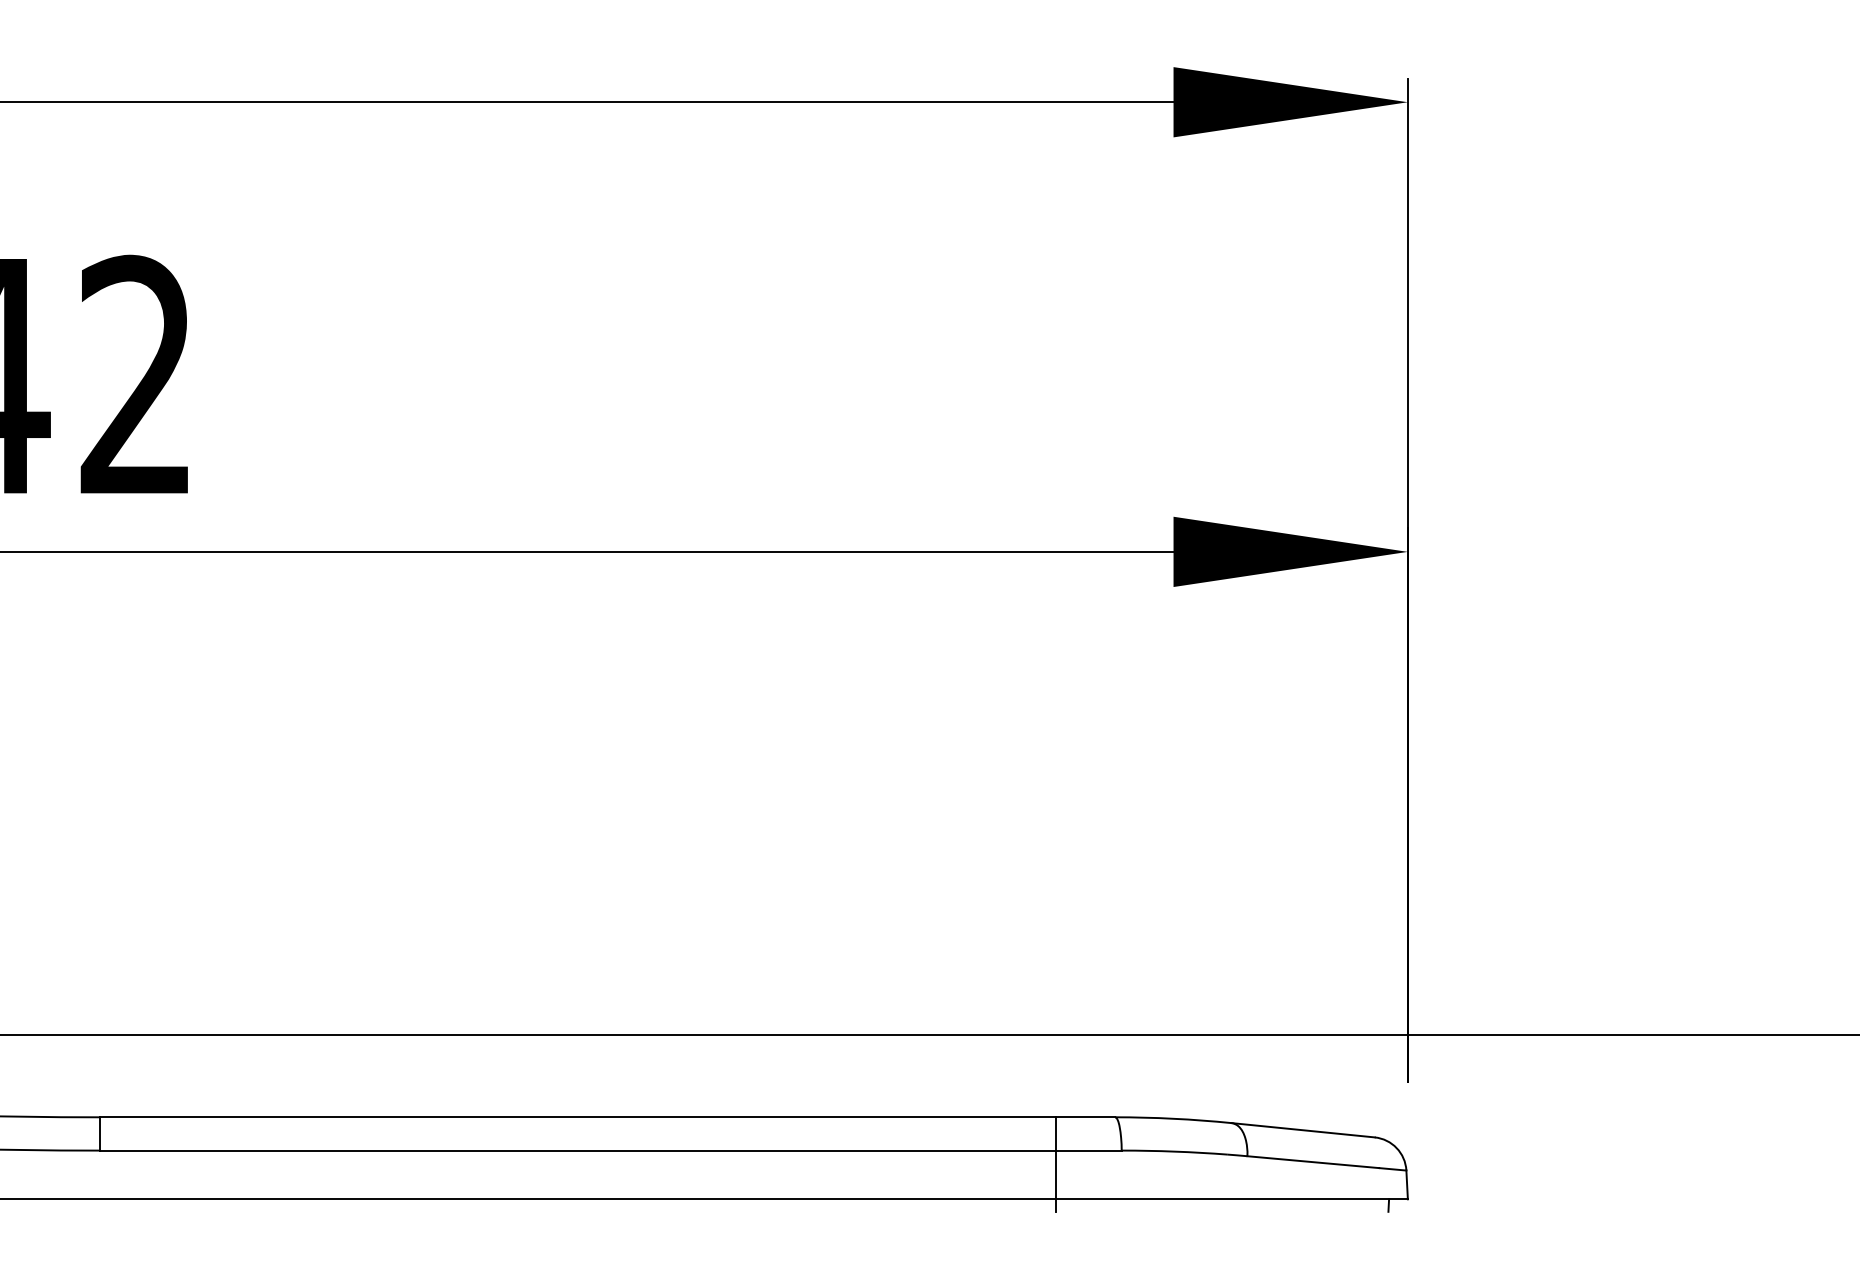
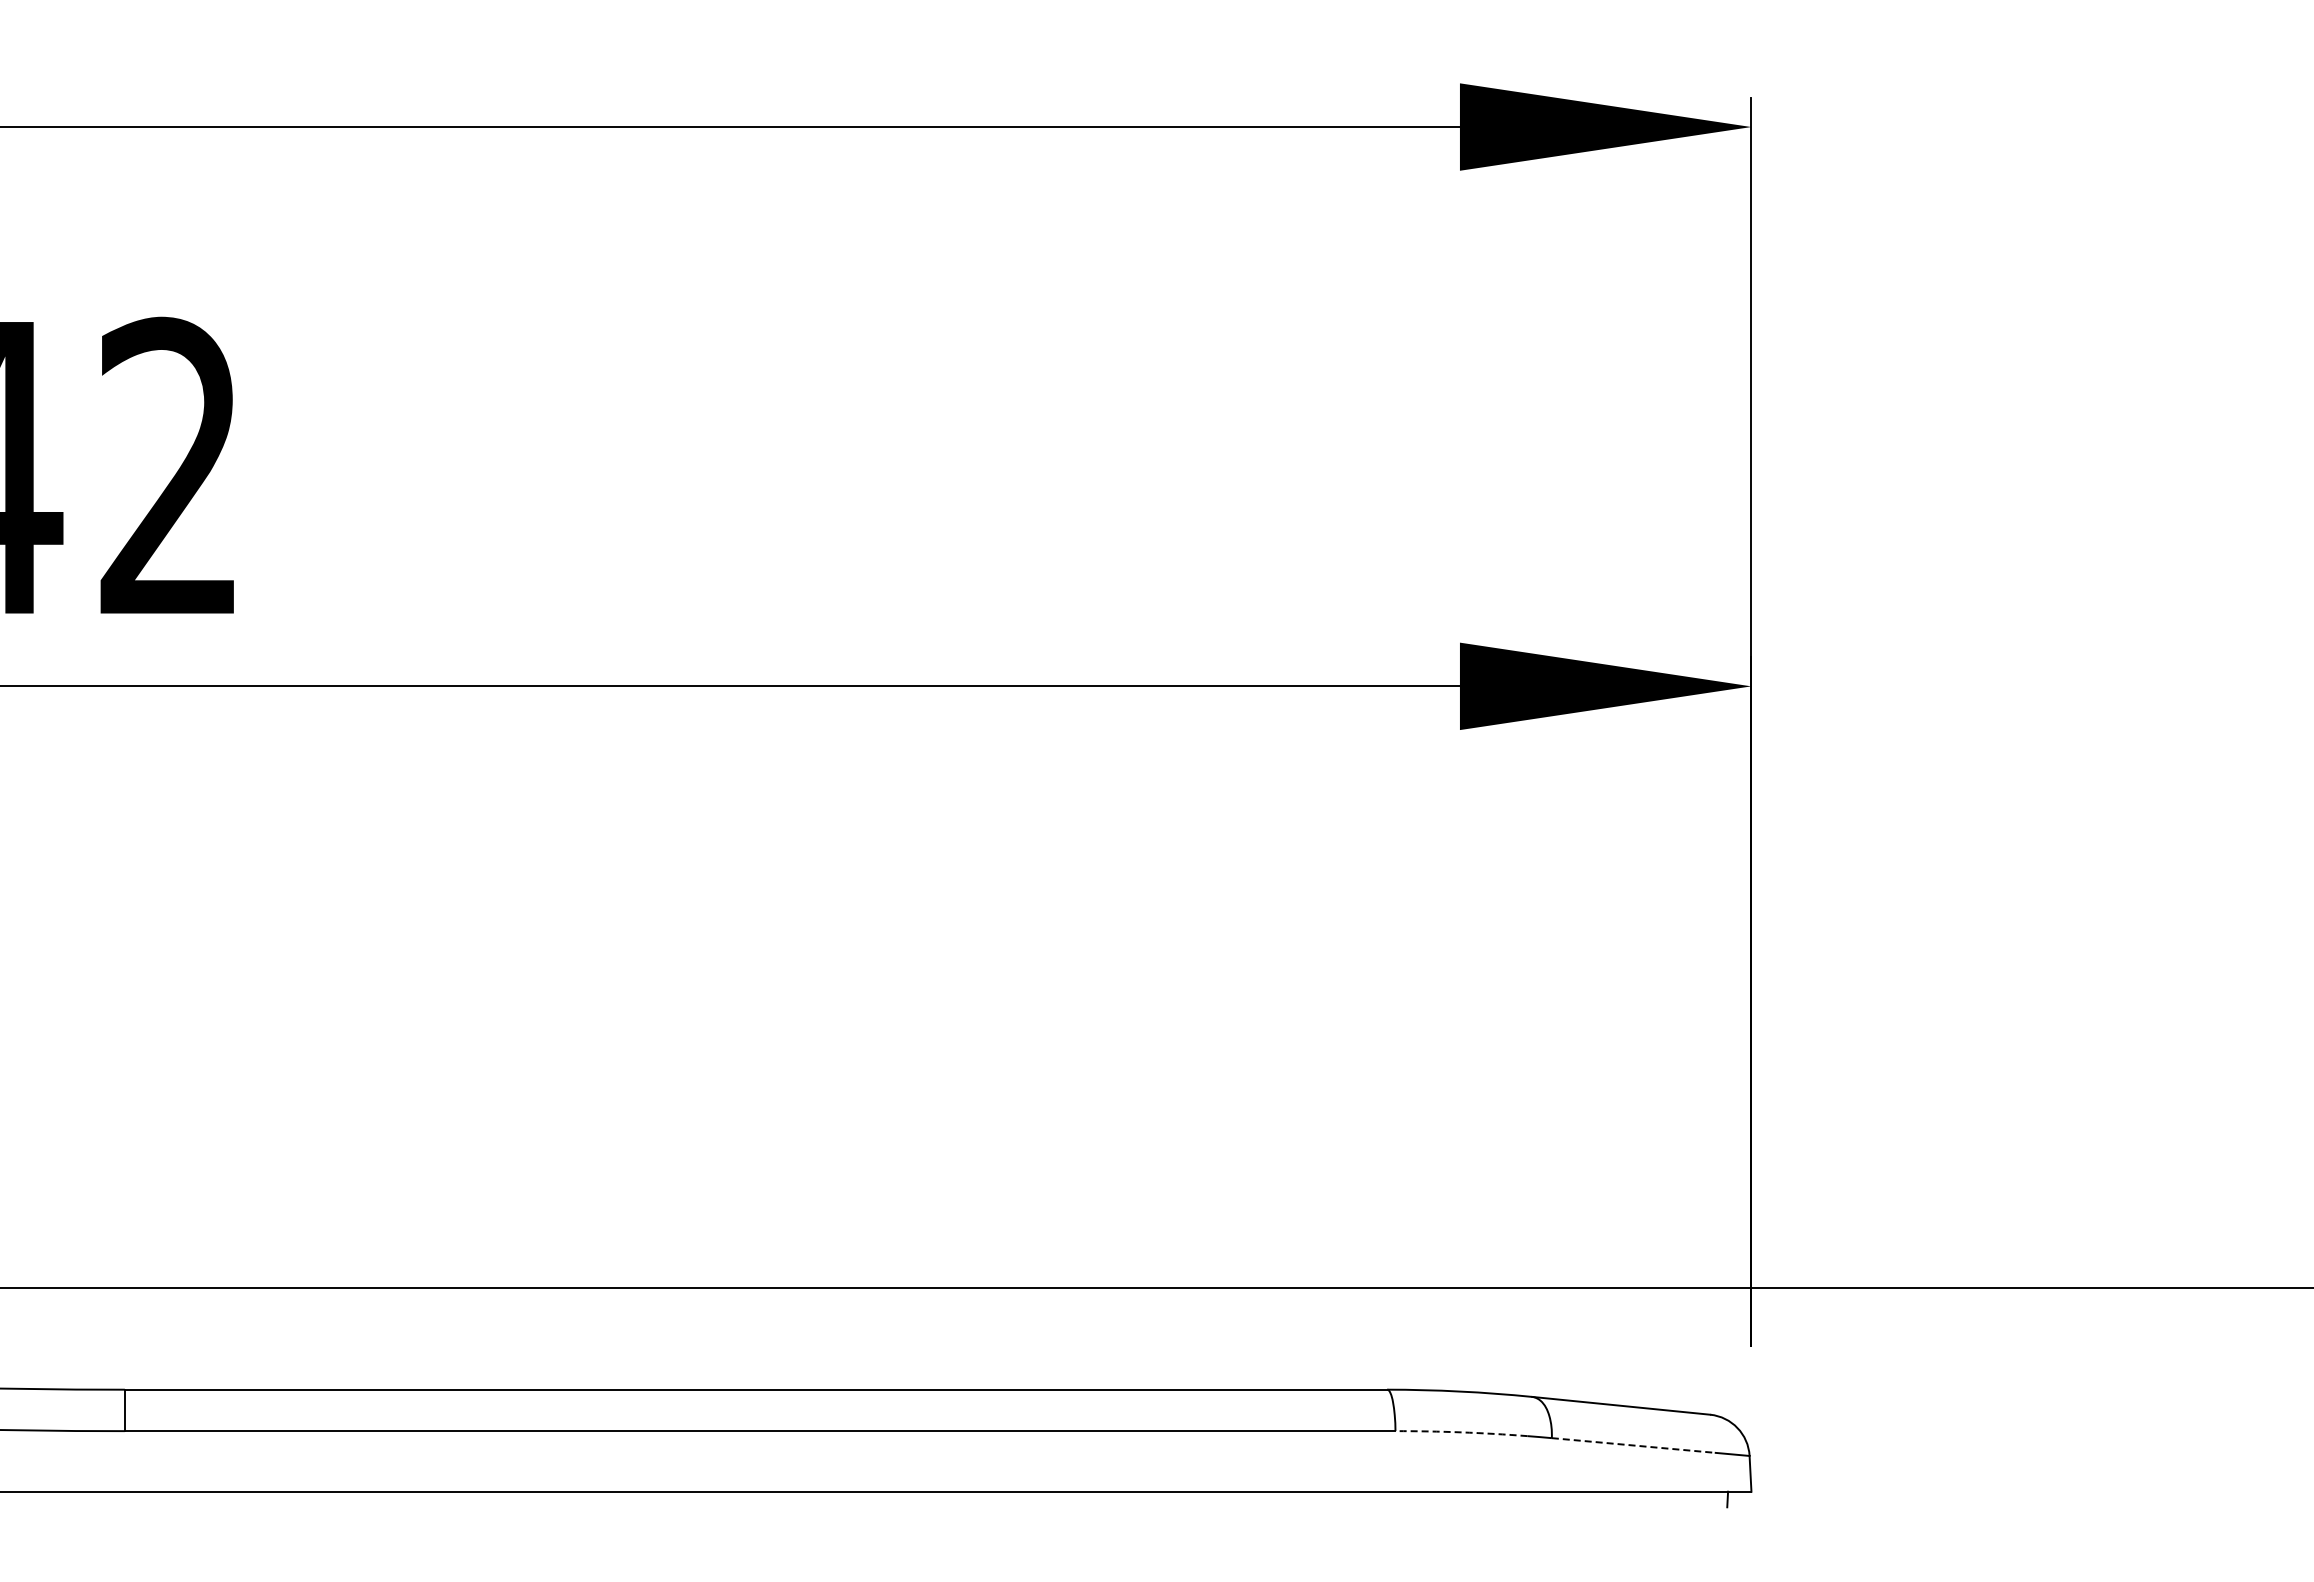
arc: (1174, 1151) -> (1461, 1432), solid -> dashed
line: (1313, 1162) -> (1634, 1445), solid -> dashed
line: (1056, 1164) -> (1314, 1448), removed

